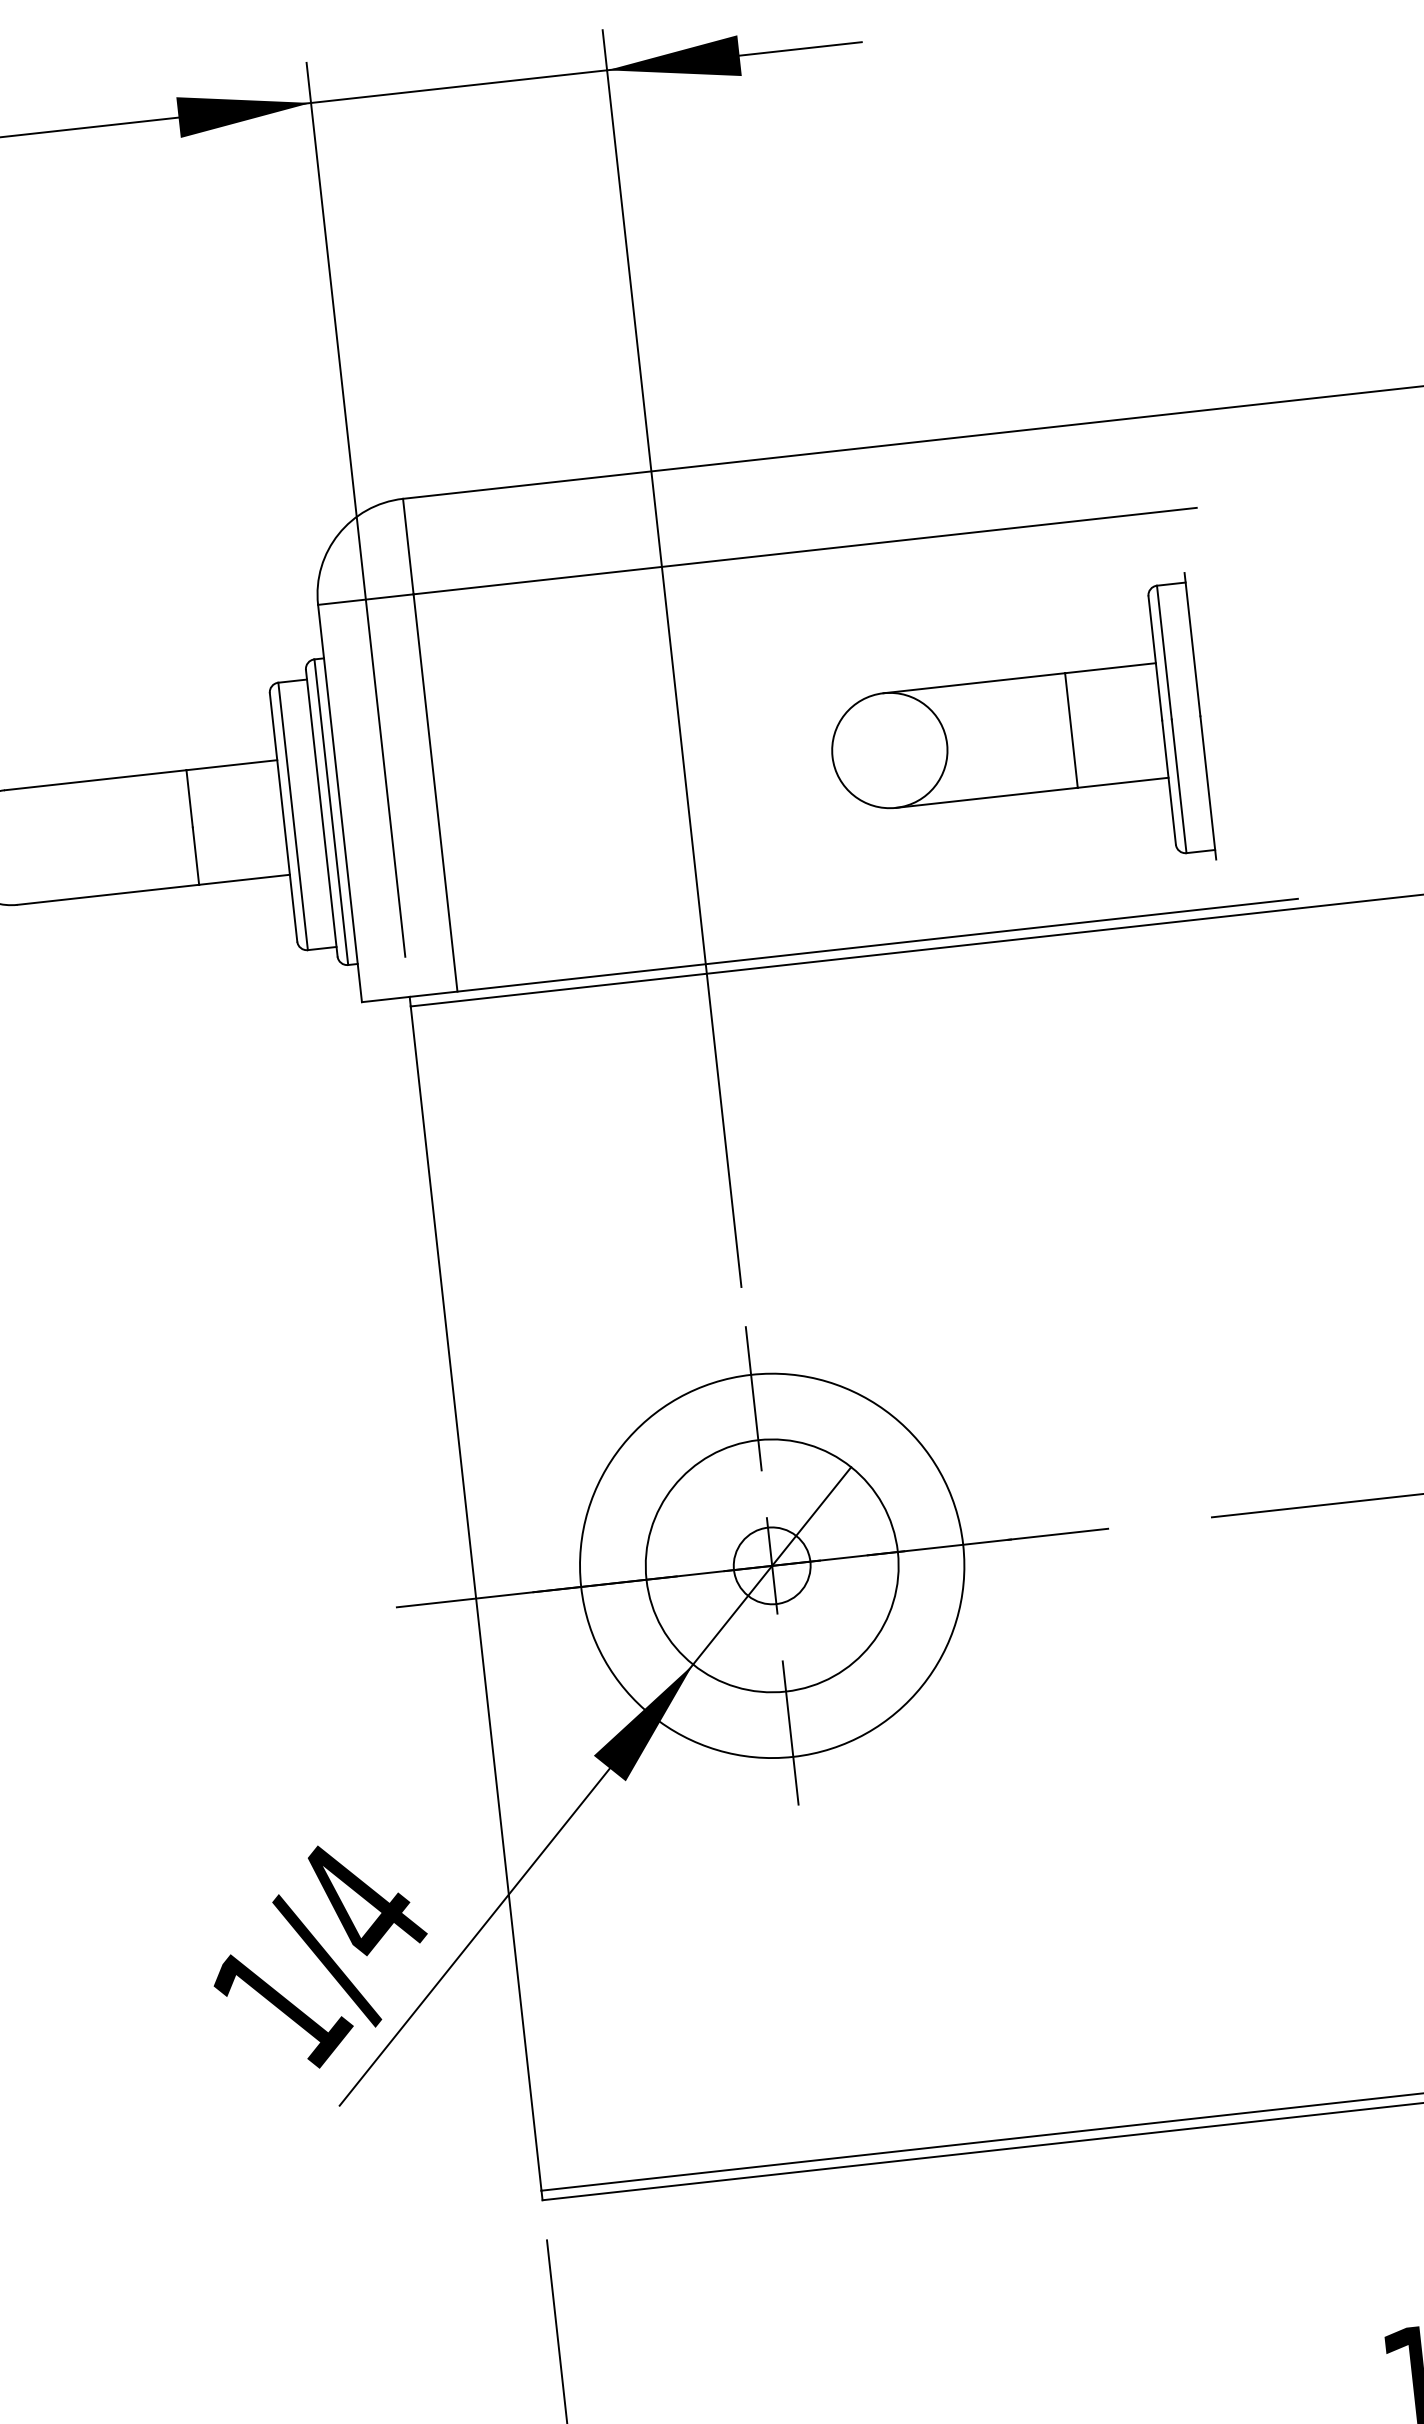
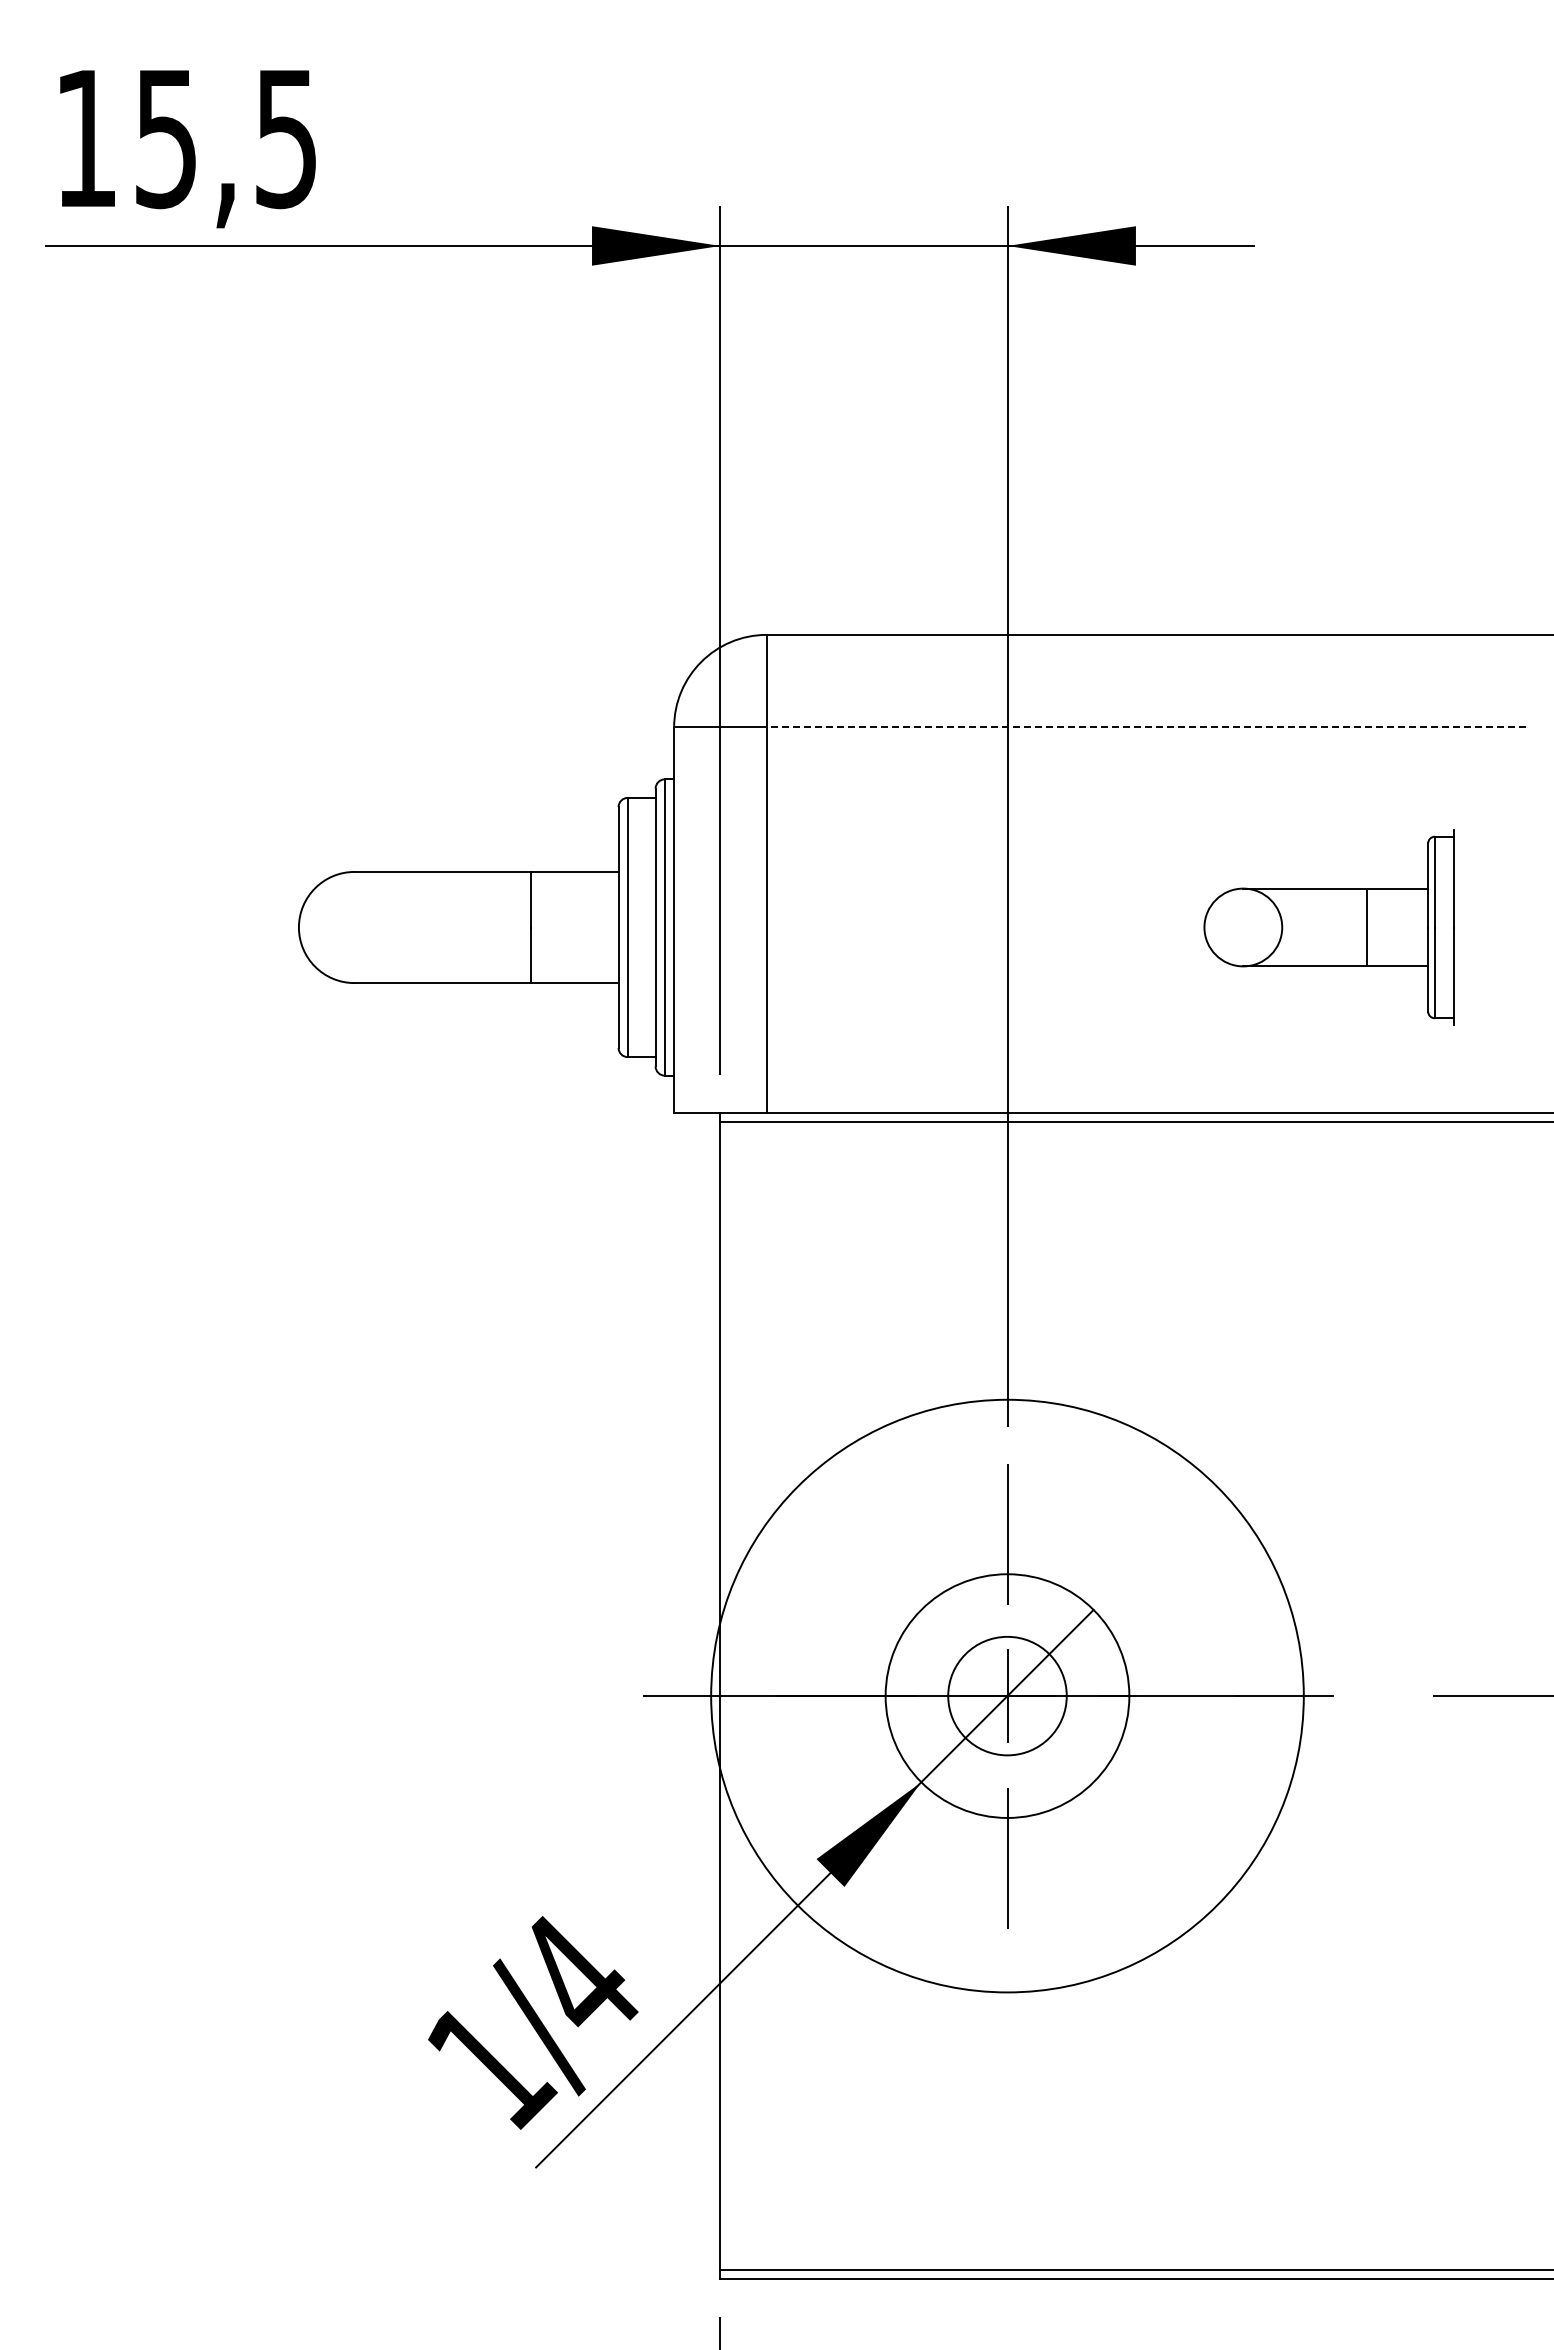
line: (805, 551) -> (1146, 727), solid -> dashed
part: (1016, 736) -> (1329, 927), size x0.7
circle: (772, 1565) -> (1007, 1695), size x1.6
circle: (772, 1566) -> (1007, 1696), size x1.6

